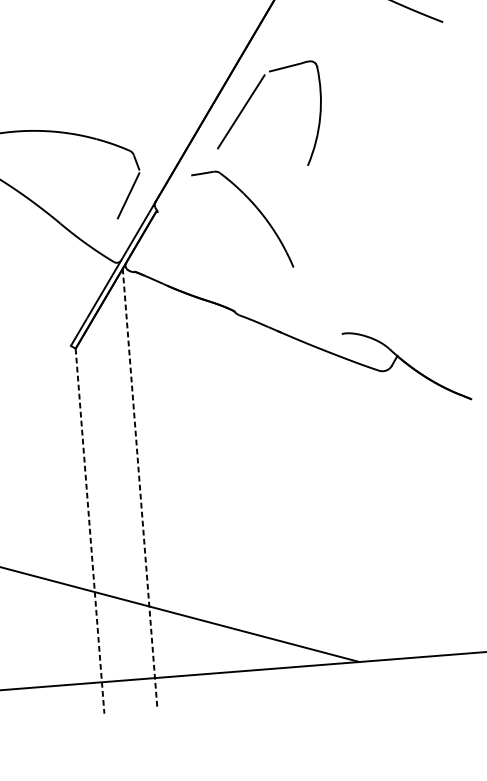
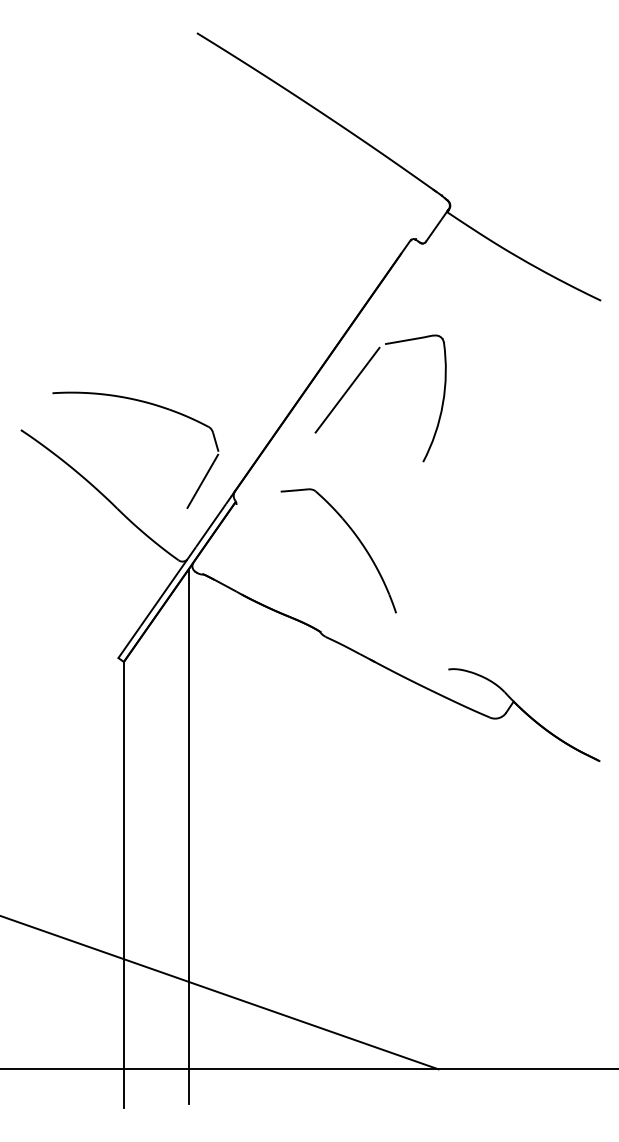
part: (257, 209) -> (357, 539), moved
line: (139, 487) -> (188, 836), dashed -> solid
line: (89, 530) -> (123, 884), dashed -> solid

